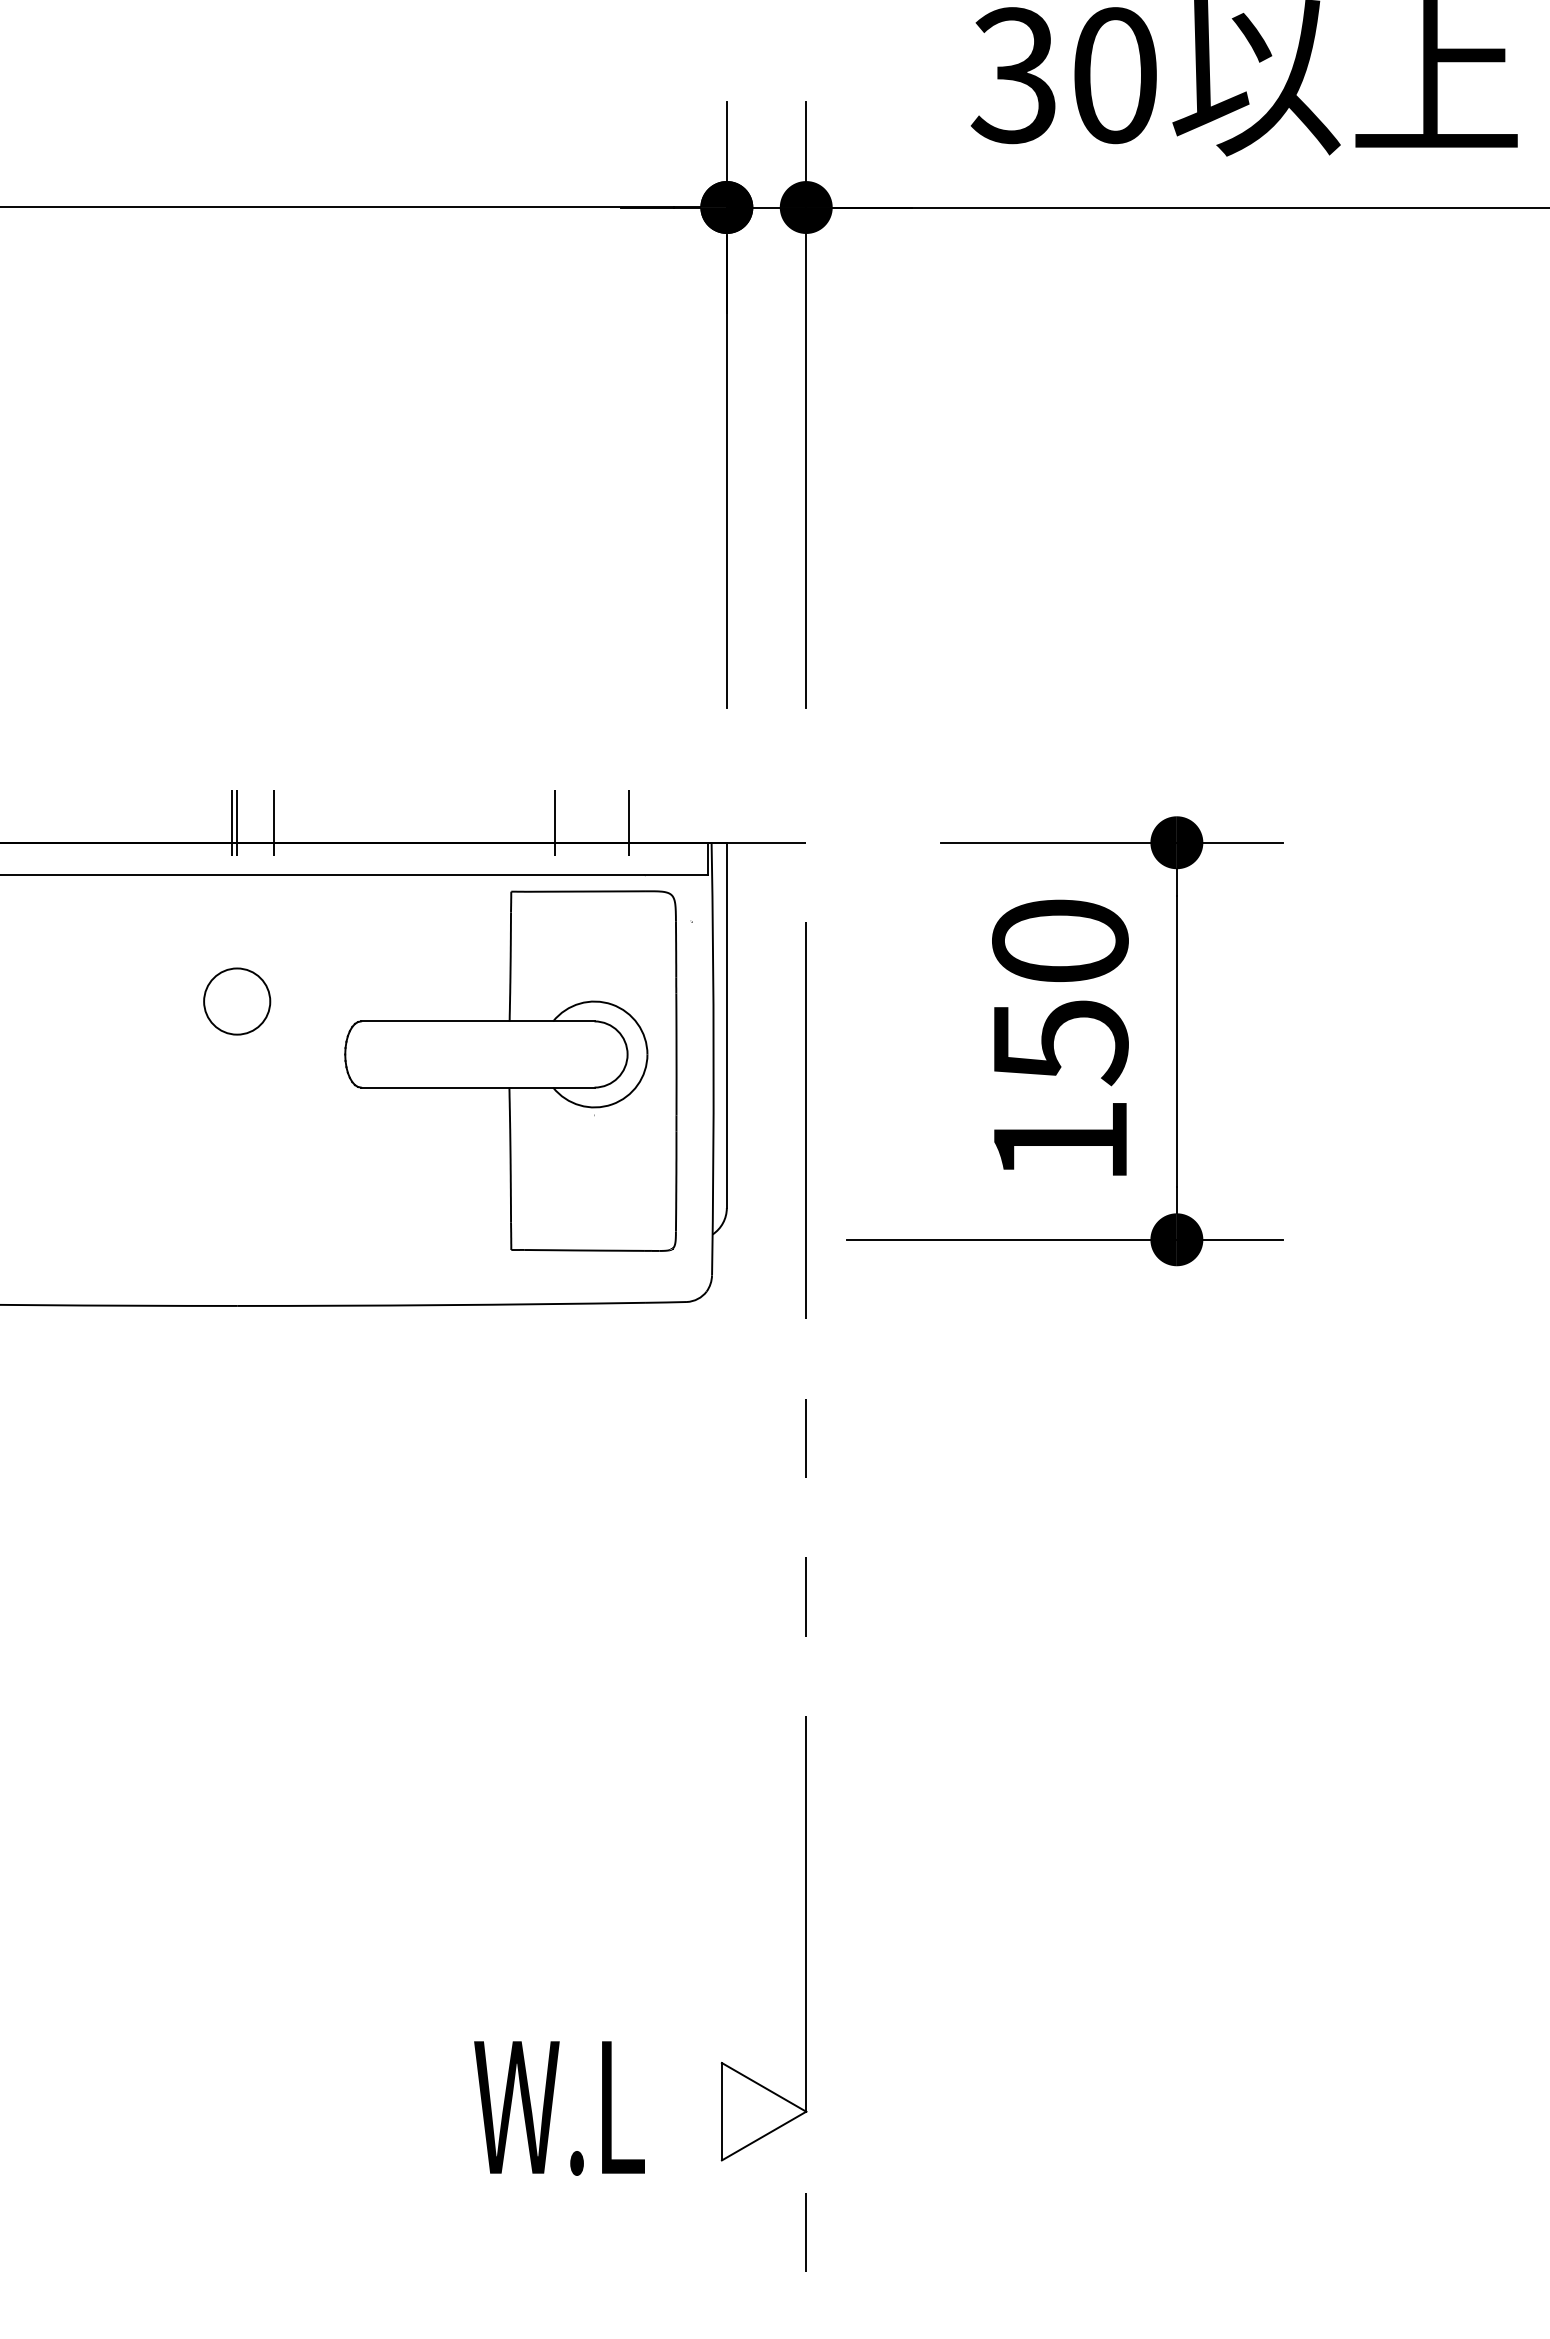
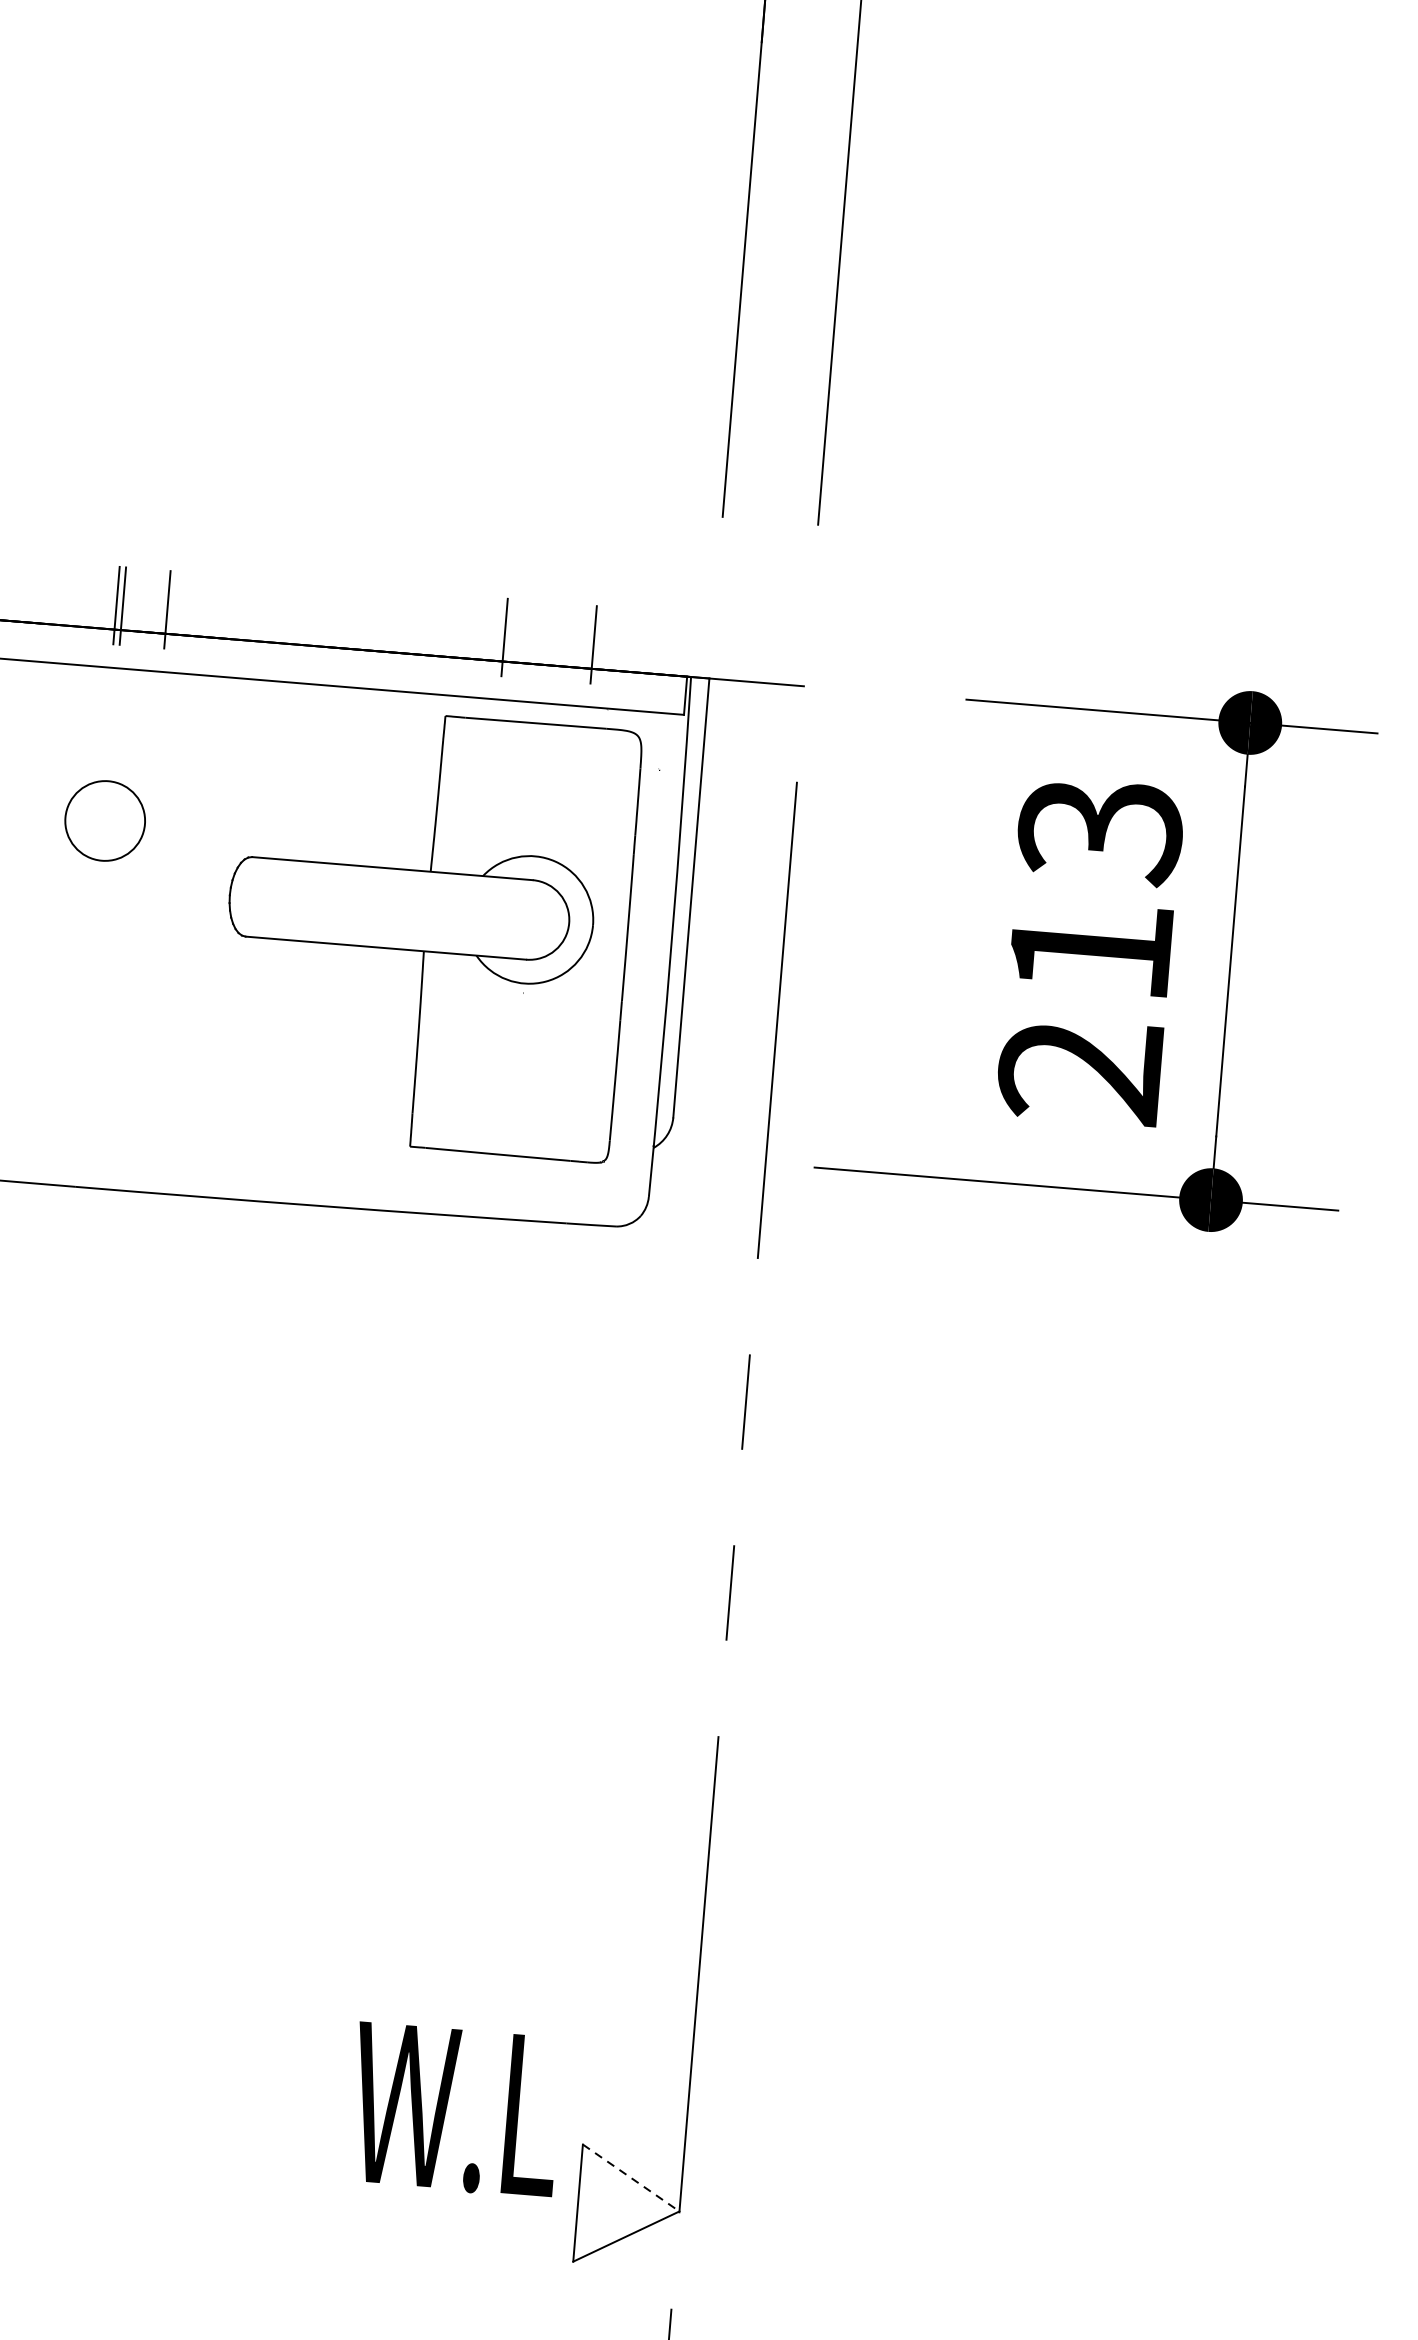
text: (1060, 1041) -> (1090, 950), 150 -> 213
line: (764, 2087) -> (631, 2178), solid -> dashed
text: (559, 2108) -> (455, 2110), moved

